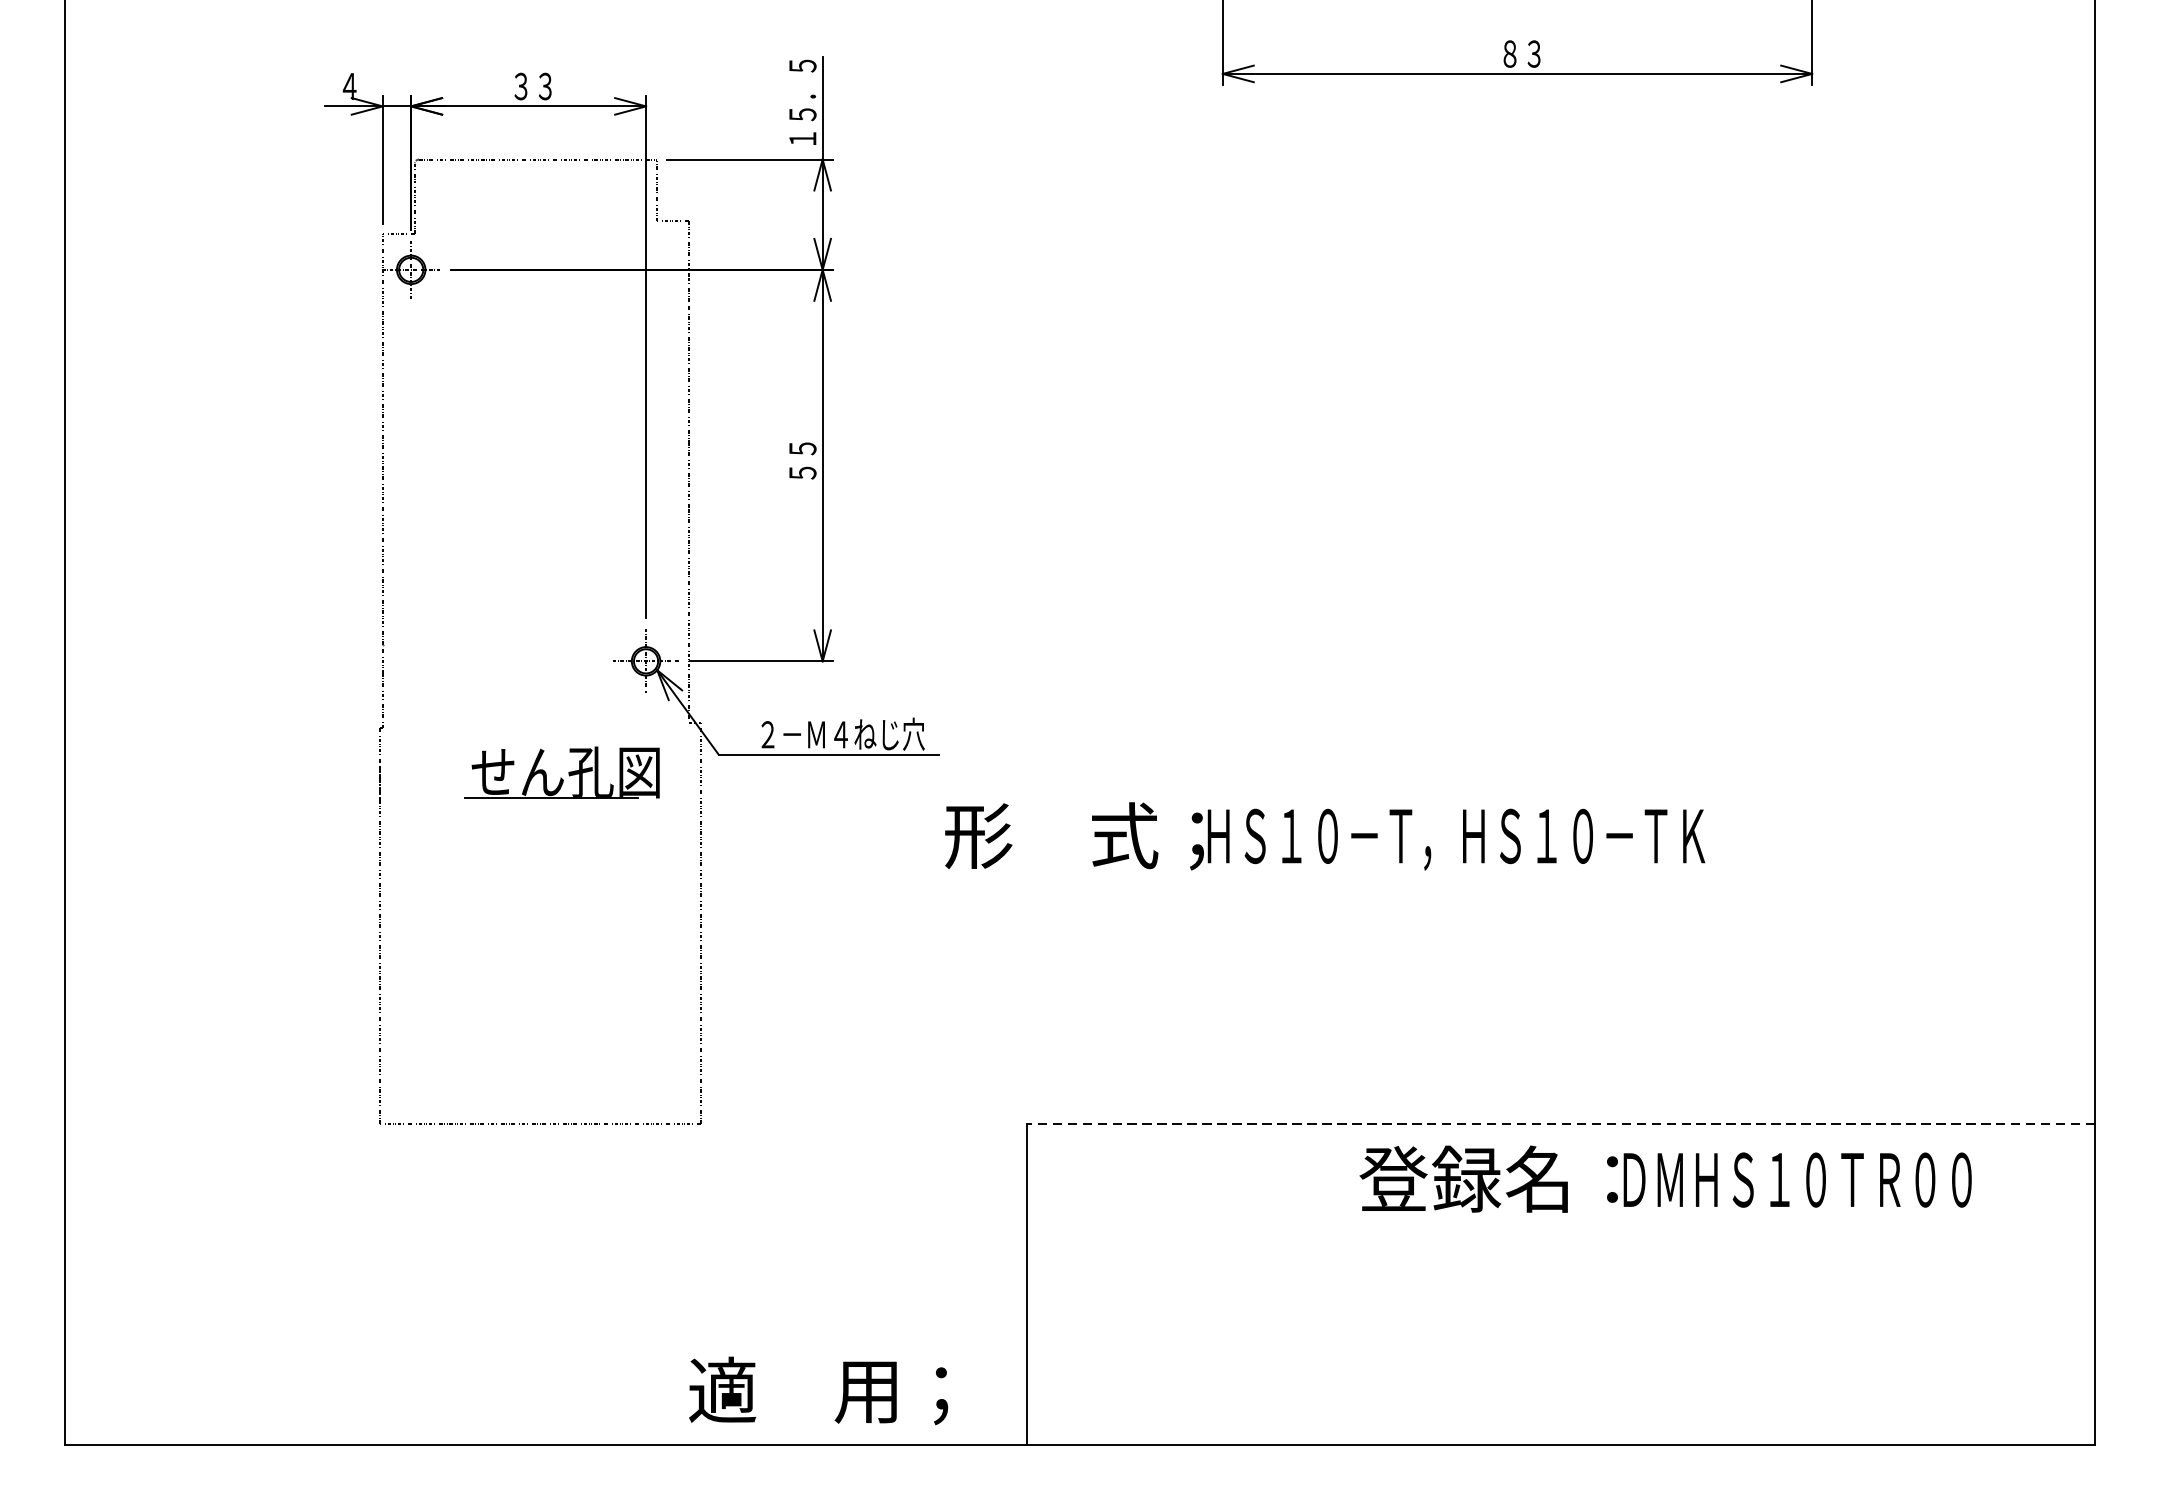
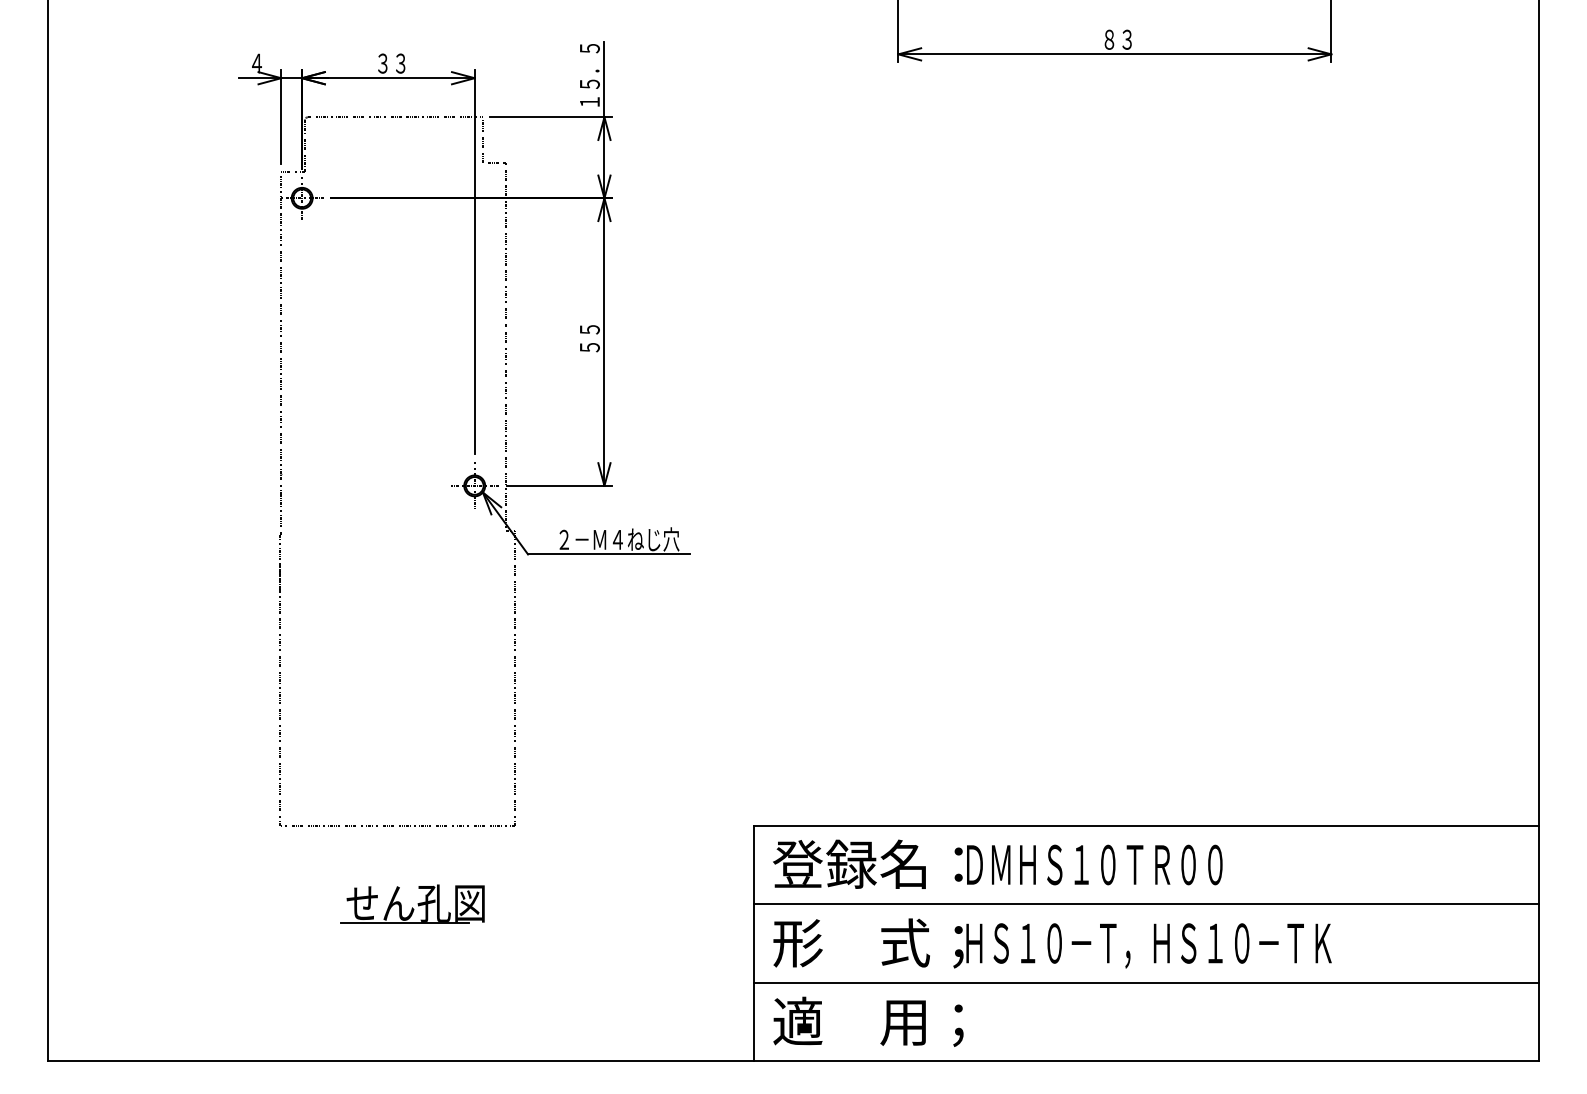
part: (561, 772) -> (412, 903), moved
text: (1325, 836) -> (1052, 943), moved
line: (1560, 1123) -> (1146, 825), dashed -> solid
text: (1665, 1178) -> (997, 863), moved
line: (1560, 1231) -> (1146, 904), added
line: (1560, 1337) -> (1146, 982), added
text: (818, 1390) -> (868, 1021), moved

